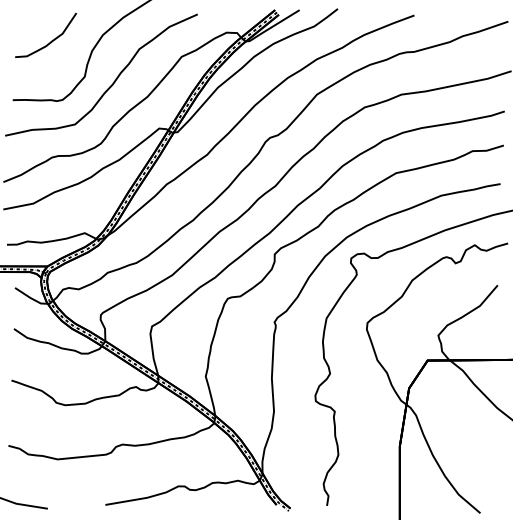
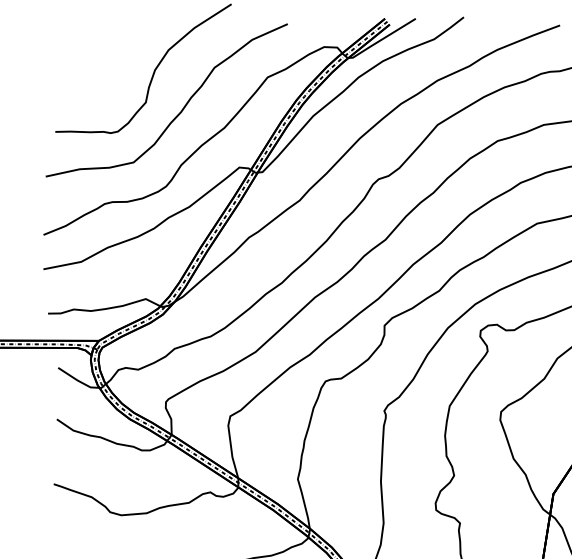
curve: (51, 40) -> (104, 56), removed

